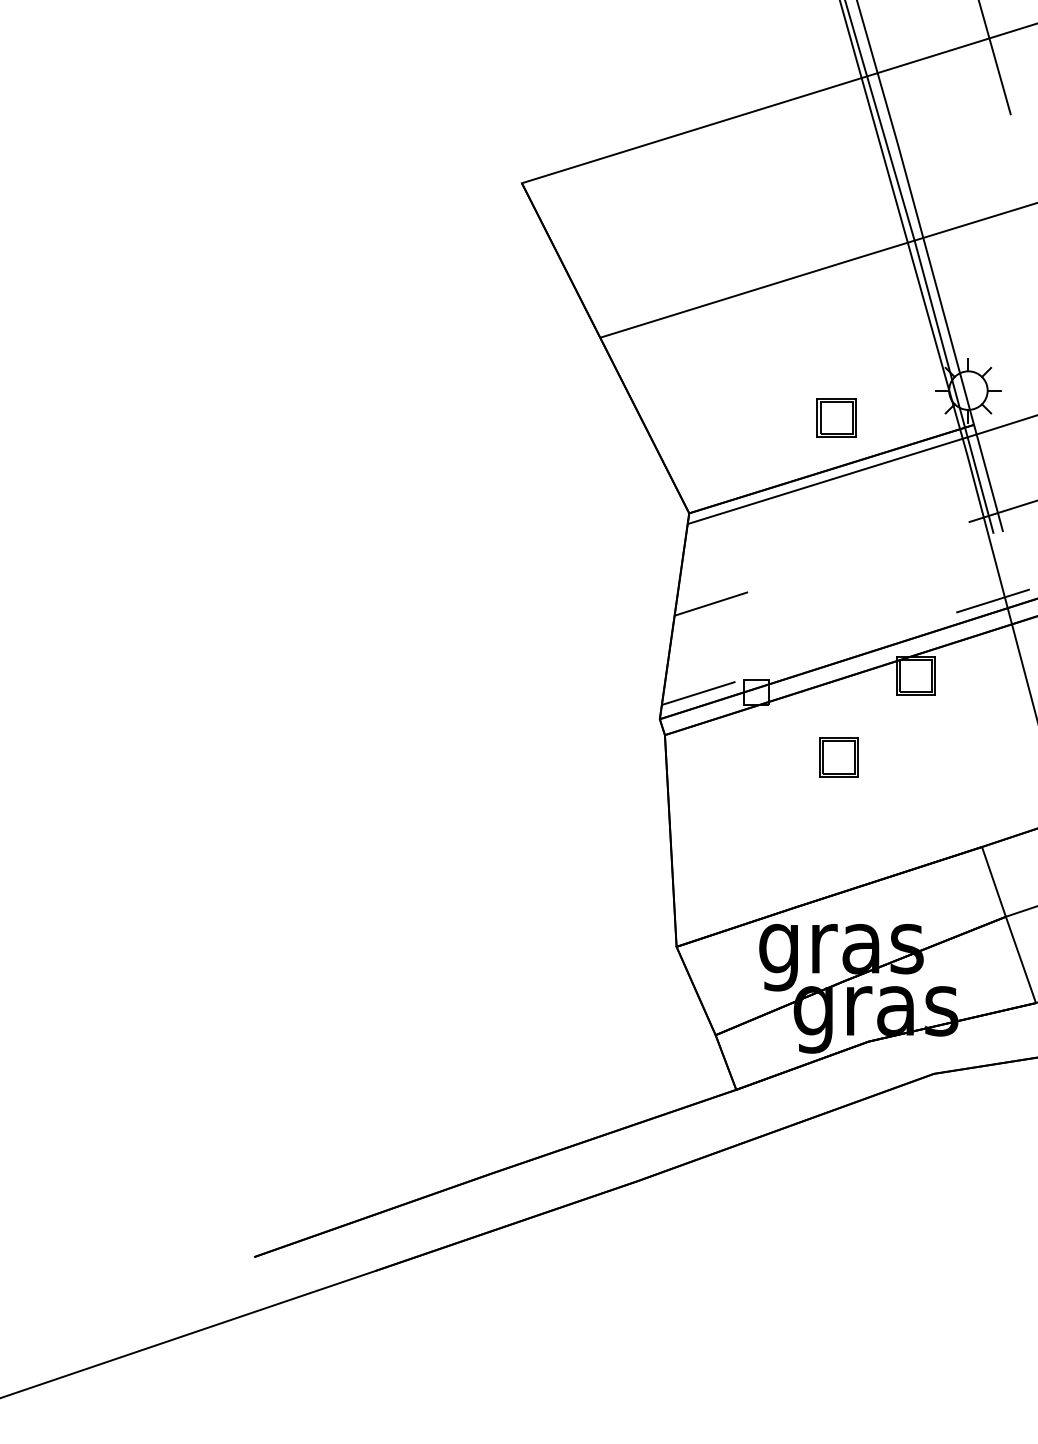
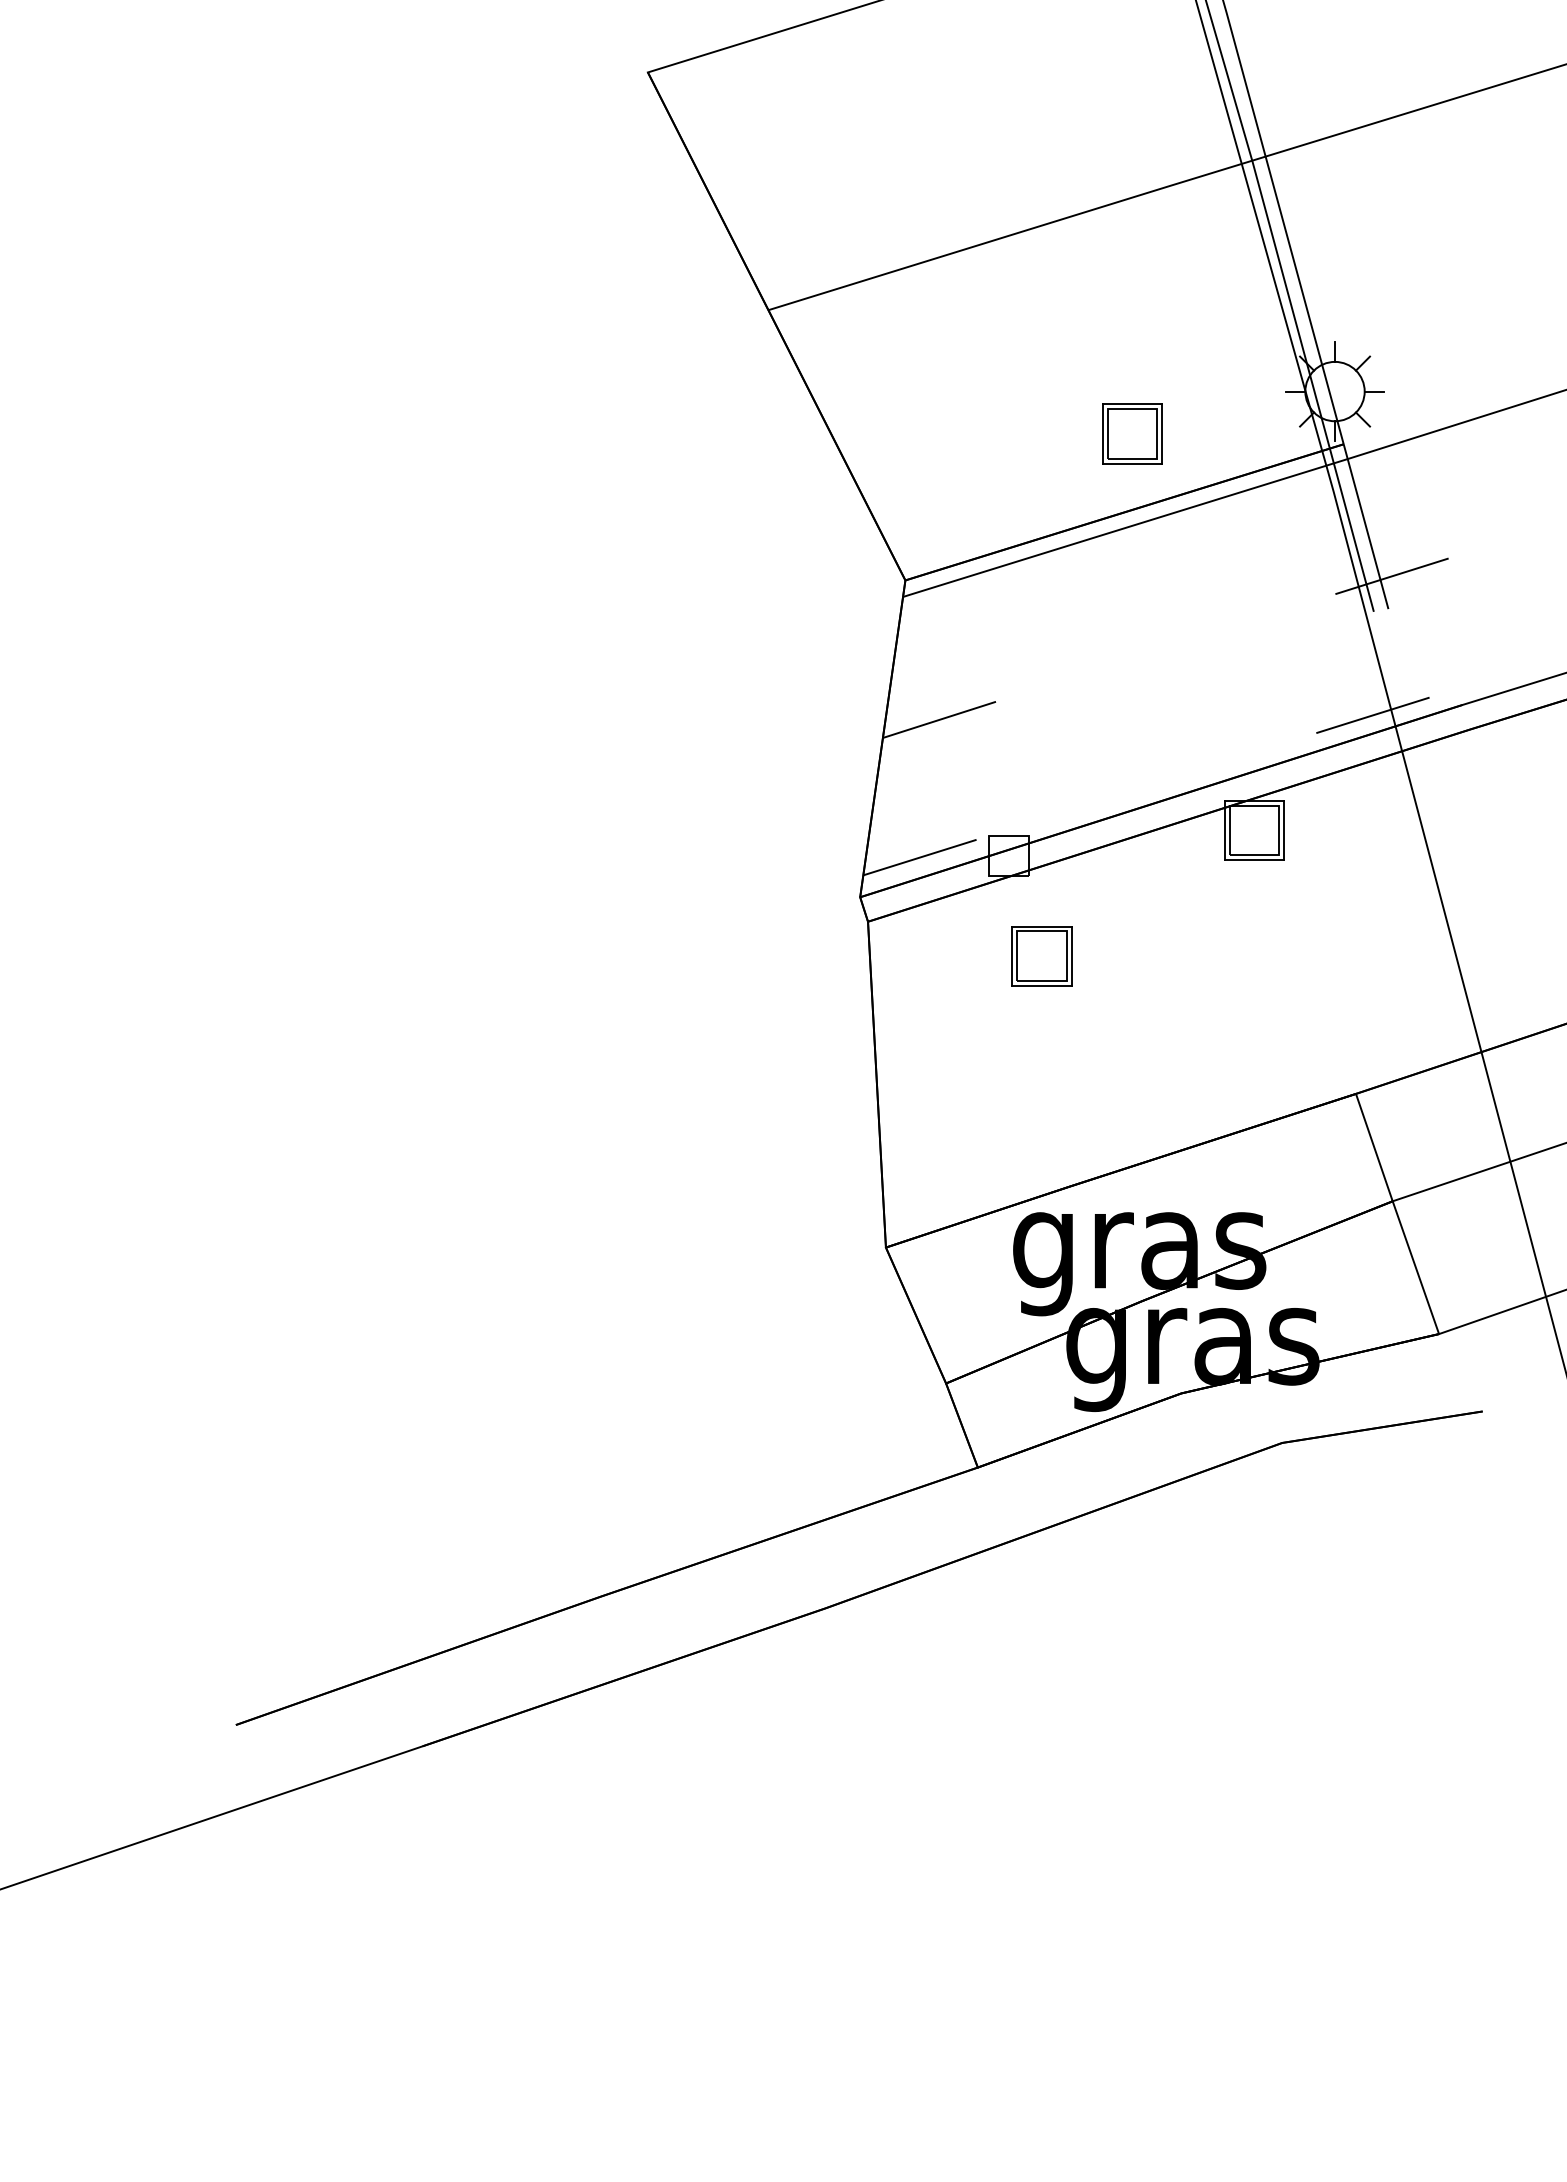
part: (838, 757) -> (1041, 956), moved

